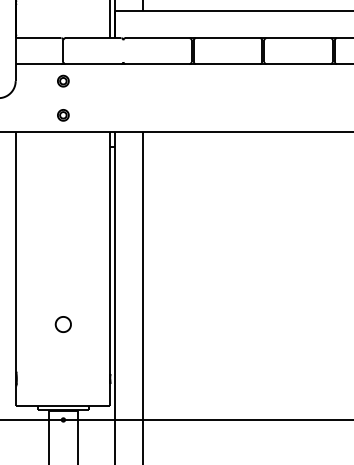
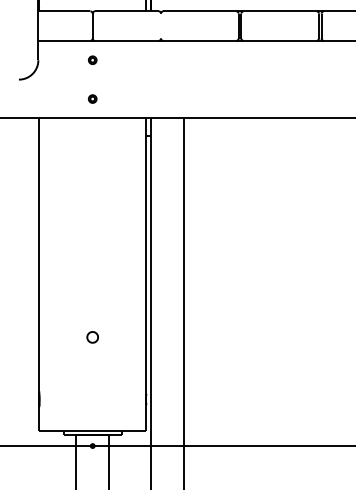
part: (63, 80) -> (92, 59), size x0.62
part: (63, 114) -> (92, 98), size x0.62
part: (63, 324) -> (92, 337), size x0.62

